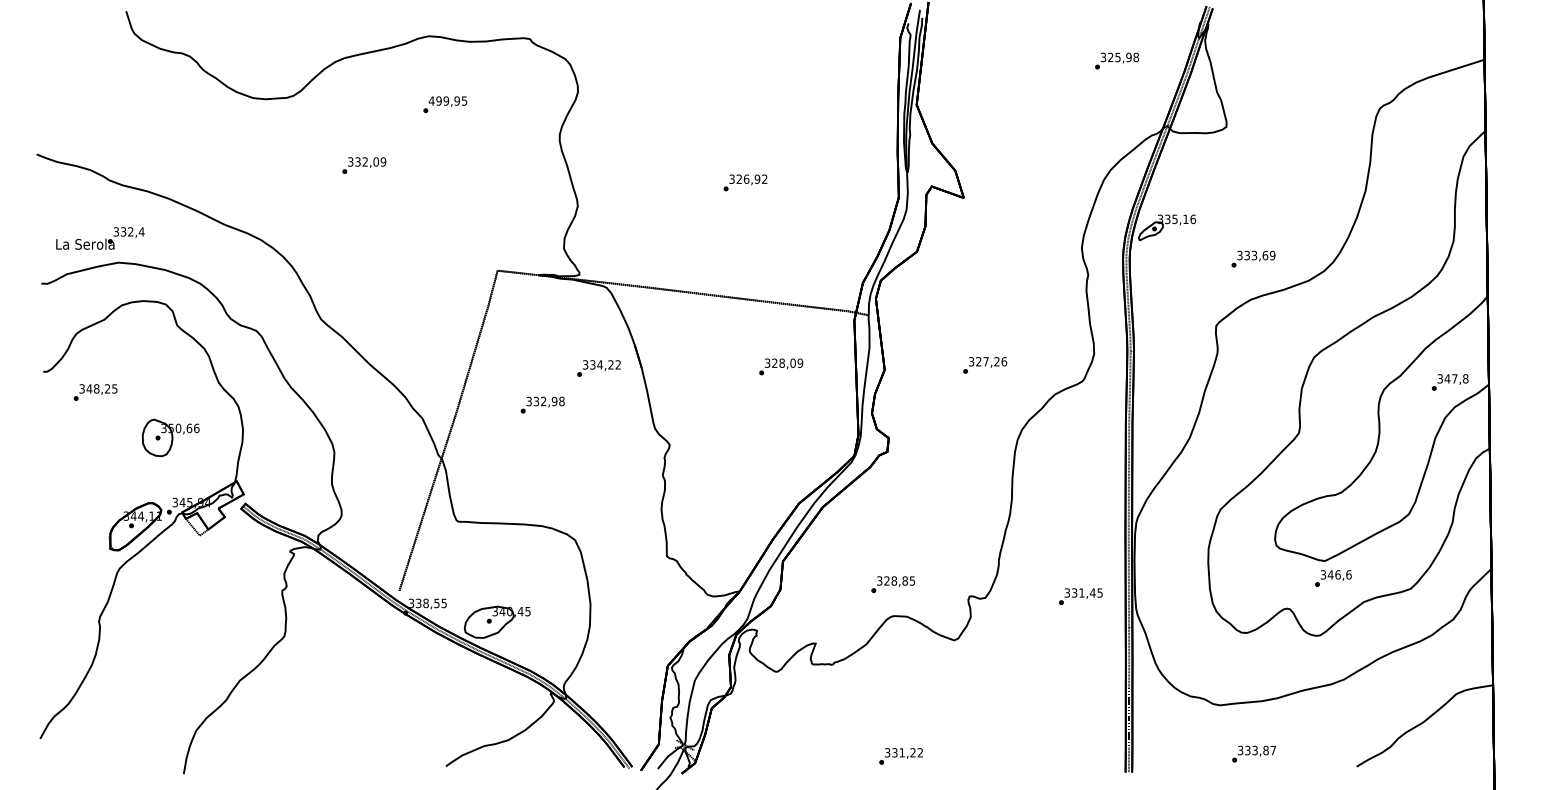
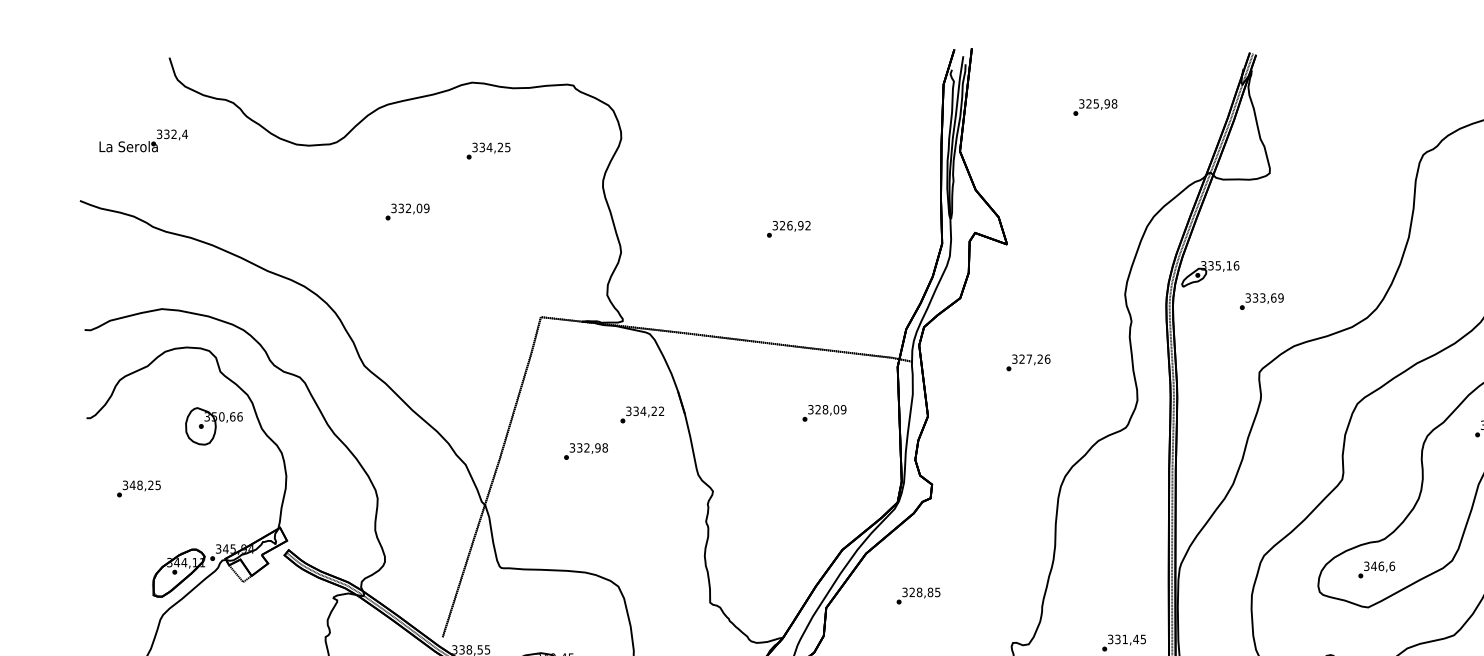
text: (1116, 60) -> (1094, 106), moved
text: (444, 100) -> (487, 146), 499,95 -> 334,25
text: (100, 238) -> (143, 140), moved
text: (1253, 258) -> (1261, 300), moved
text: (985, 365) -> (1028, 362), moved
text: (95, 392) -> (138, 488), moved
part: (170, 437) -> (213, 425), moved
text: (1333, 578) -> (1376, 569), moved
text: (893, 584) -> (918, 595), moved

